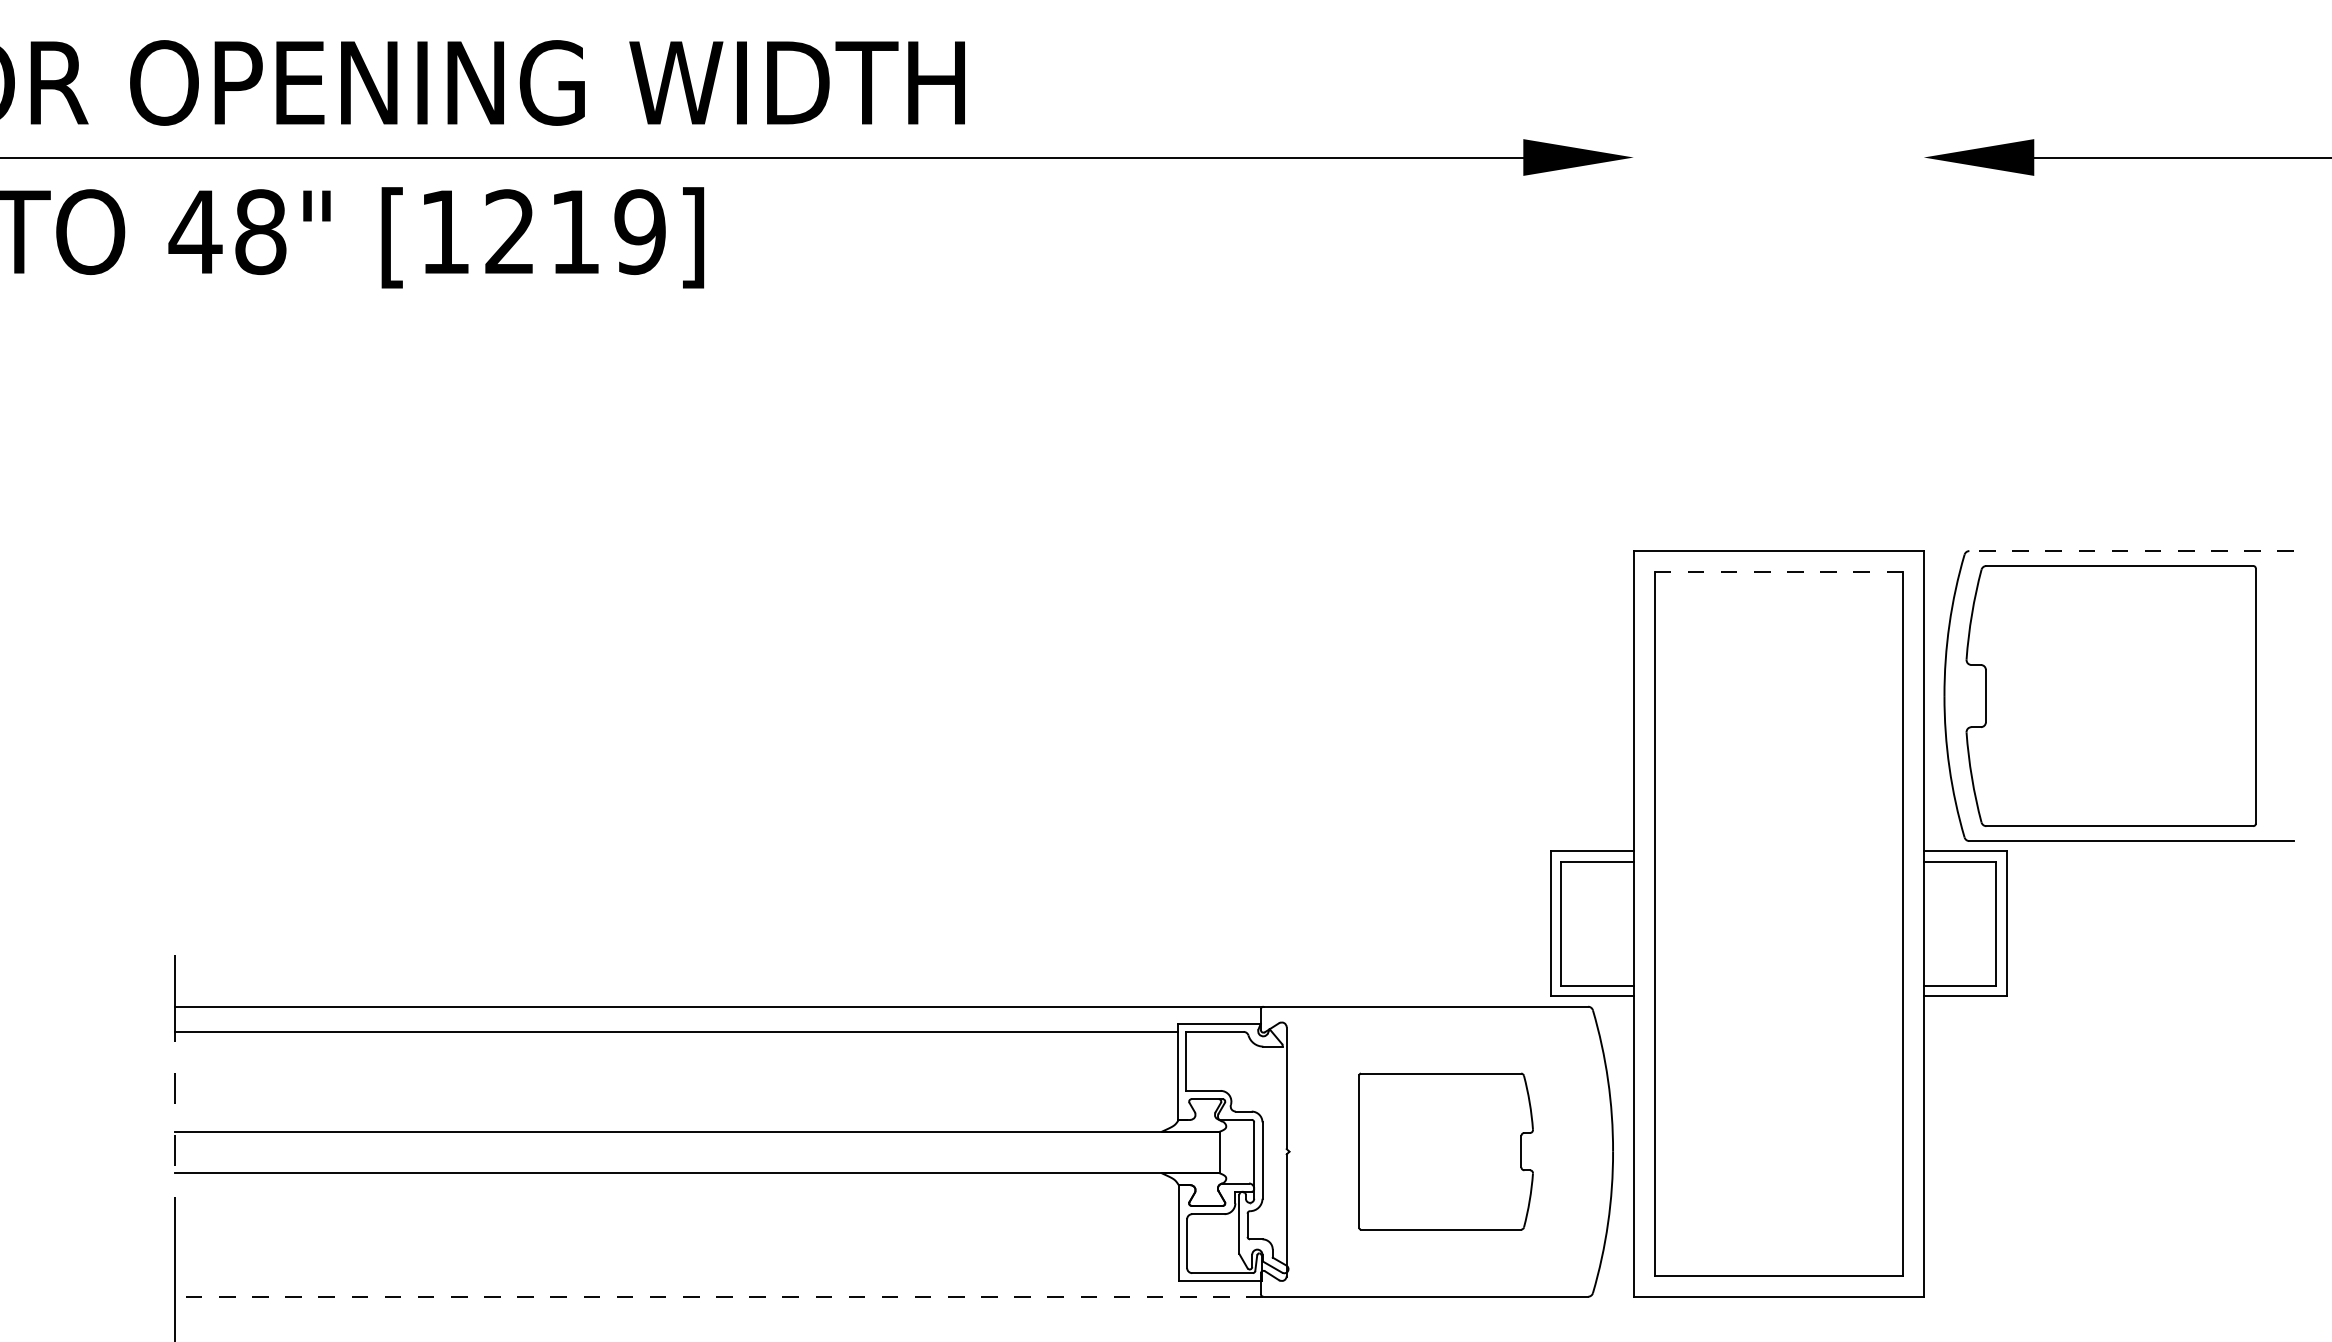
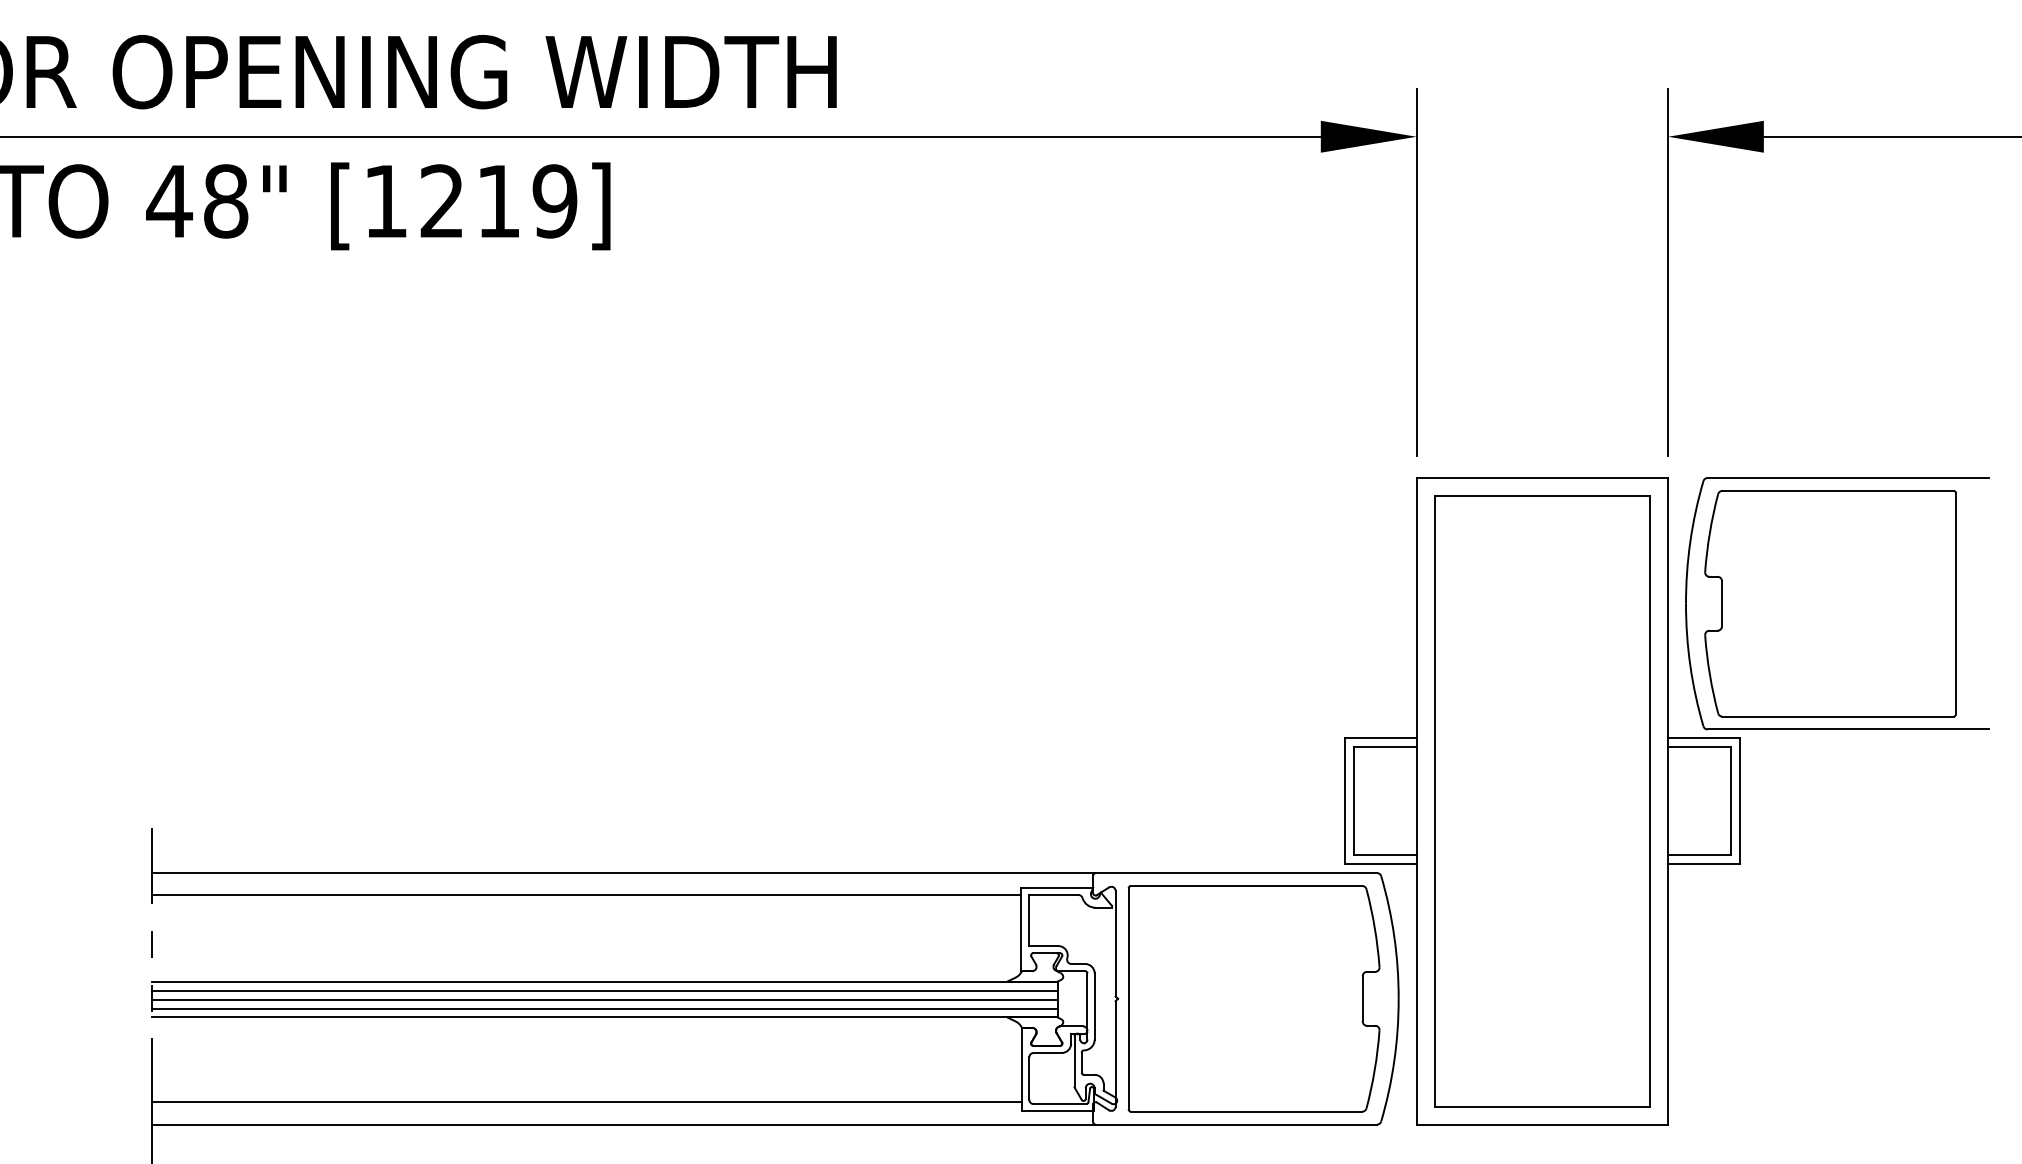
line: (1633, 314) -> (1416, 272), added
line: (1923, 314) -> (1667, 272), added
line: (2131, 551) -> (1848, 478), dashed -> solid
line: (1779, 571) -> (1542, 495), dashed -> solid
line: (697, 1142) -> (604, 990), added
part: (1445, 1151) -> (1253, 998), size x1.67
line: (697, 1152) -> (604, 999), added
line: (697, 1162) -> (604, 1008), added
line: (676, 1271) -> (586, 1102), added
line: (718, 1296) -> (622, 1124), dashed -> solid

